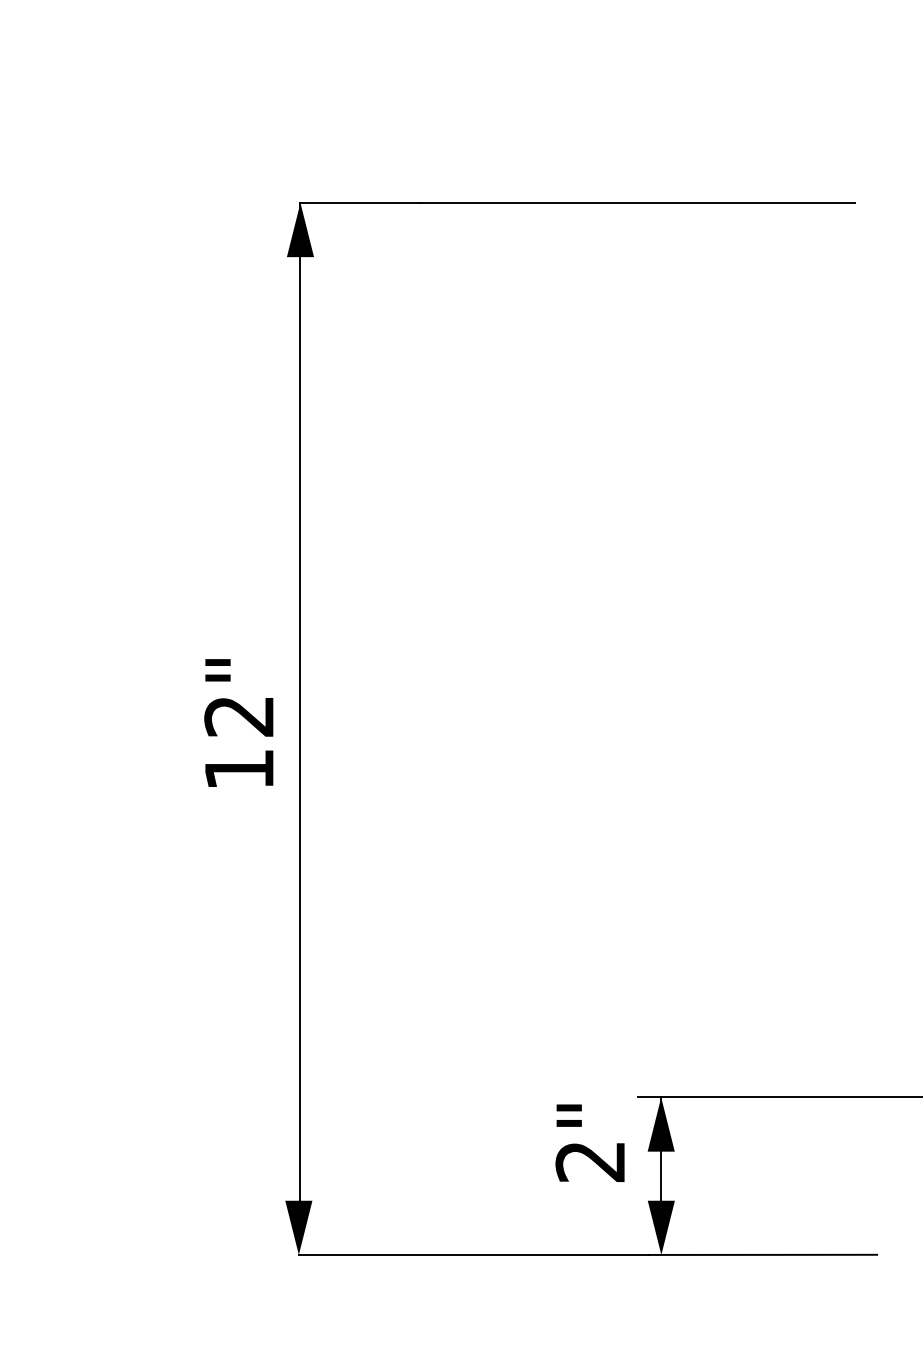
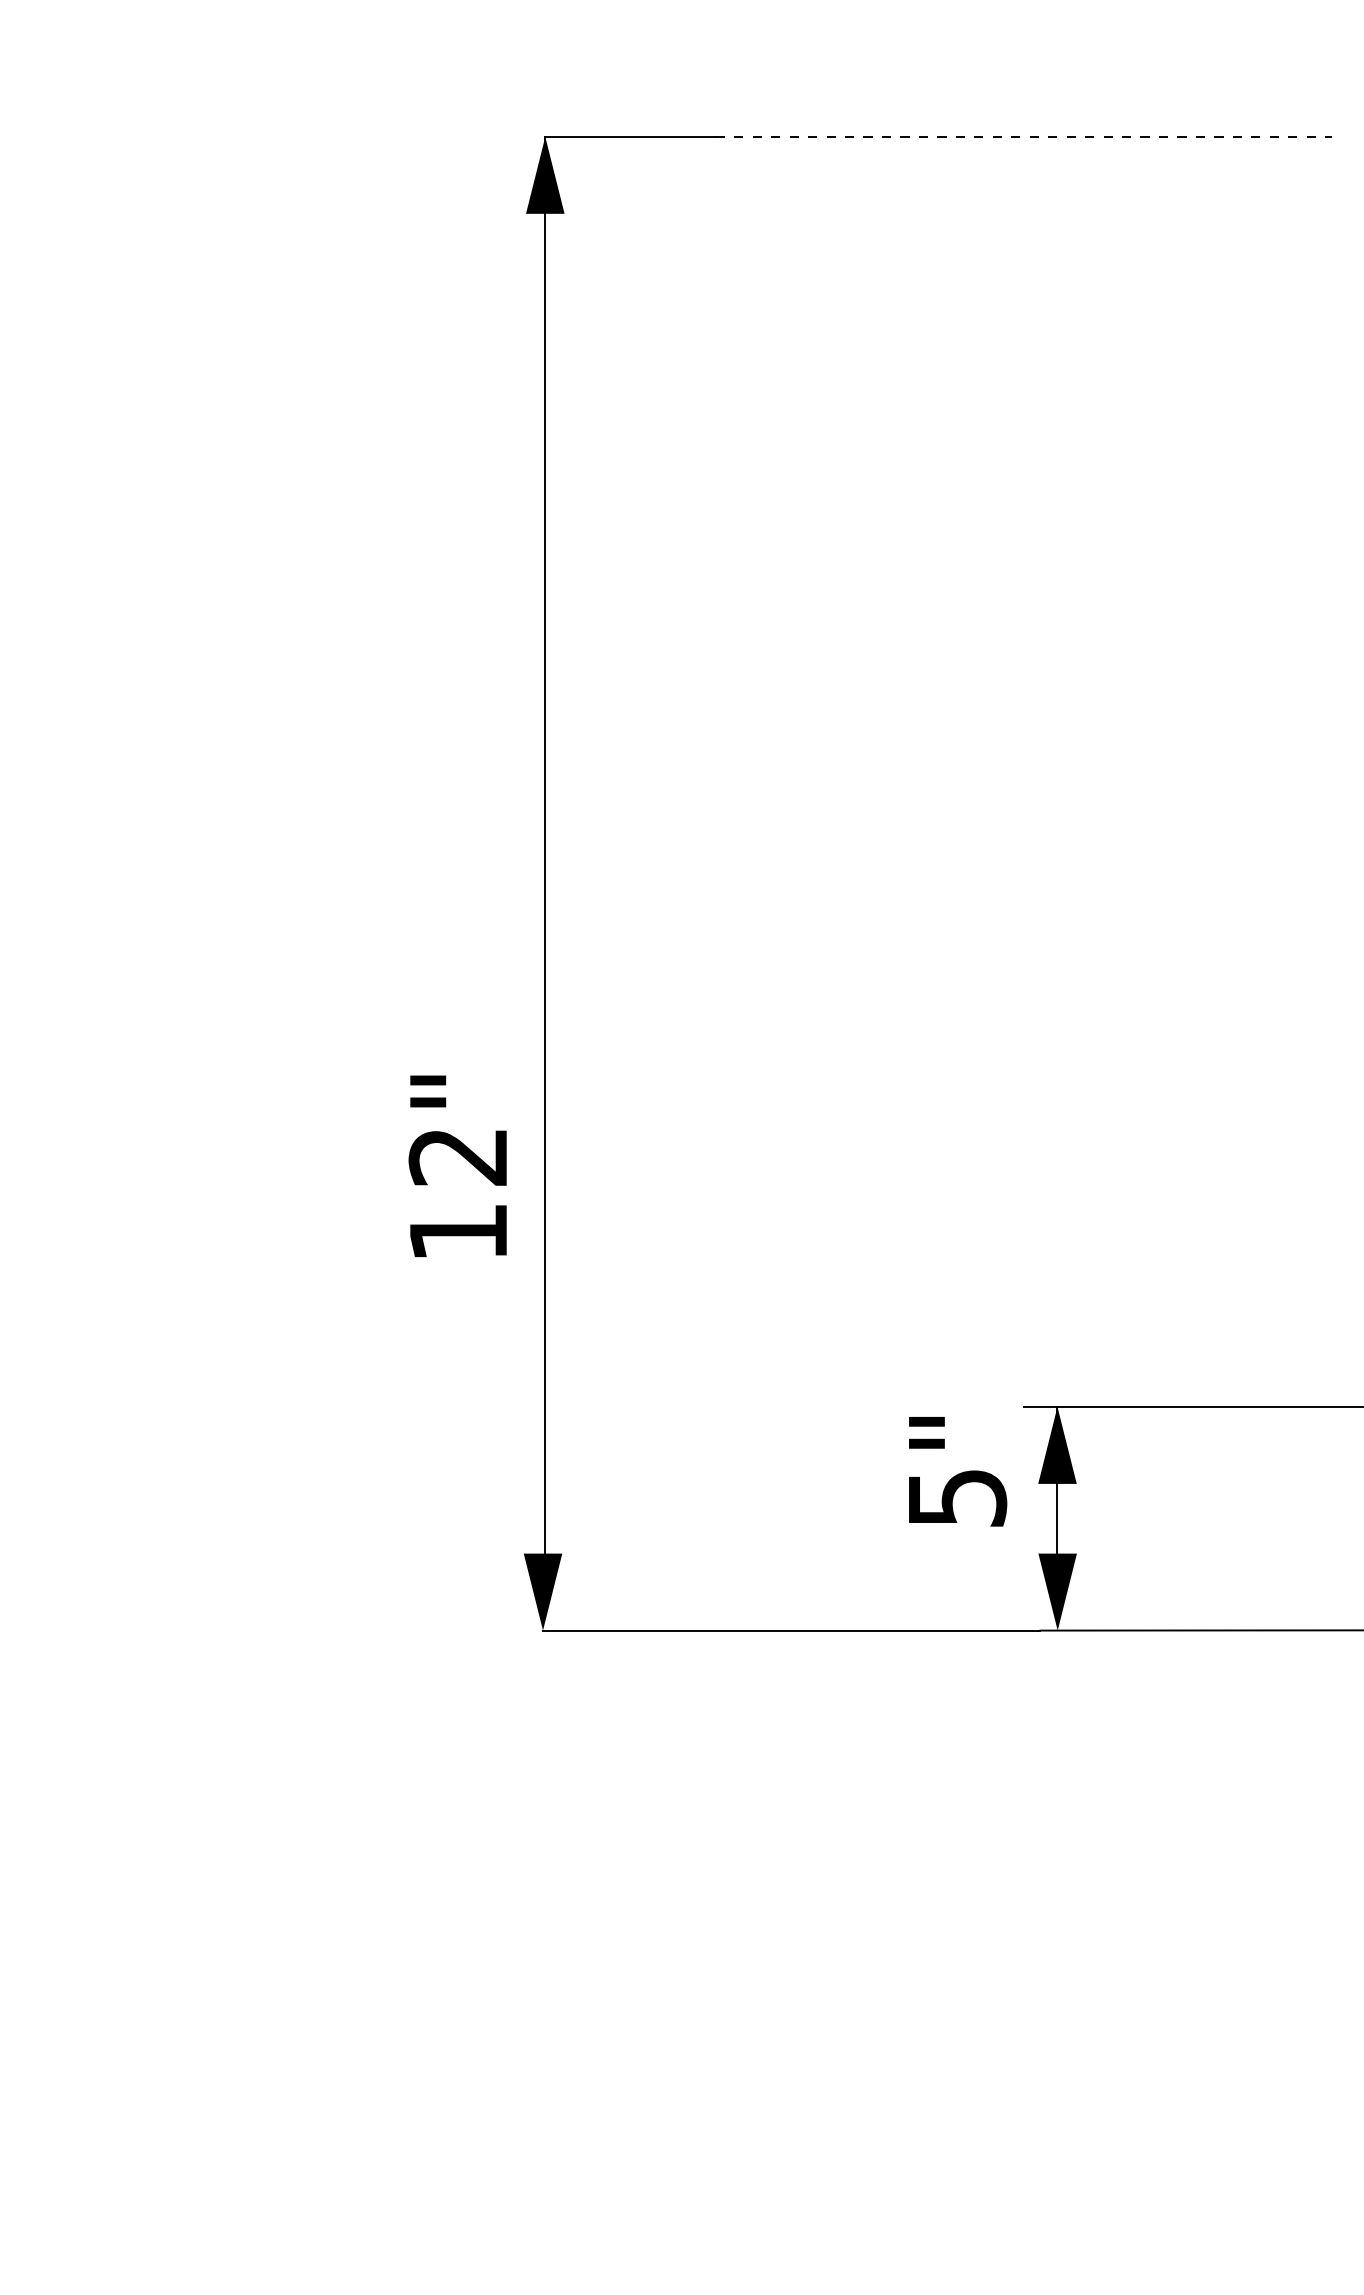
line: (637, 202) -> (1024, 136), solid -> dashed
text: (238, 723) -> (457, 1166), moved
text: (590, 1161) -> (957, 1498), 2" -> 5"

